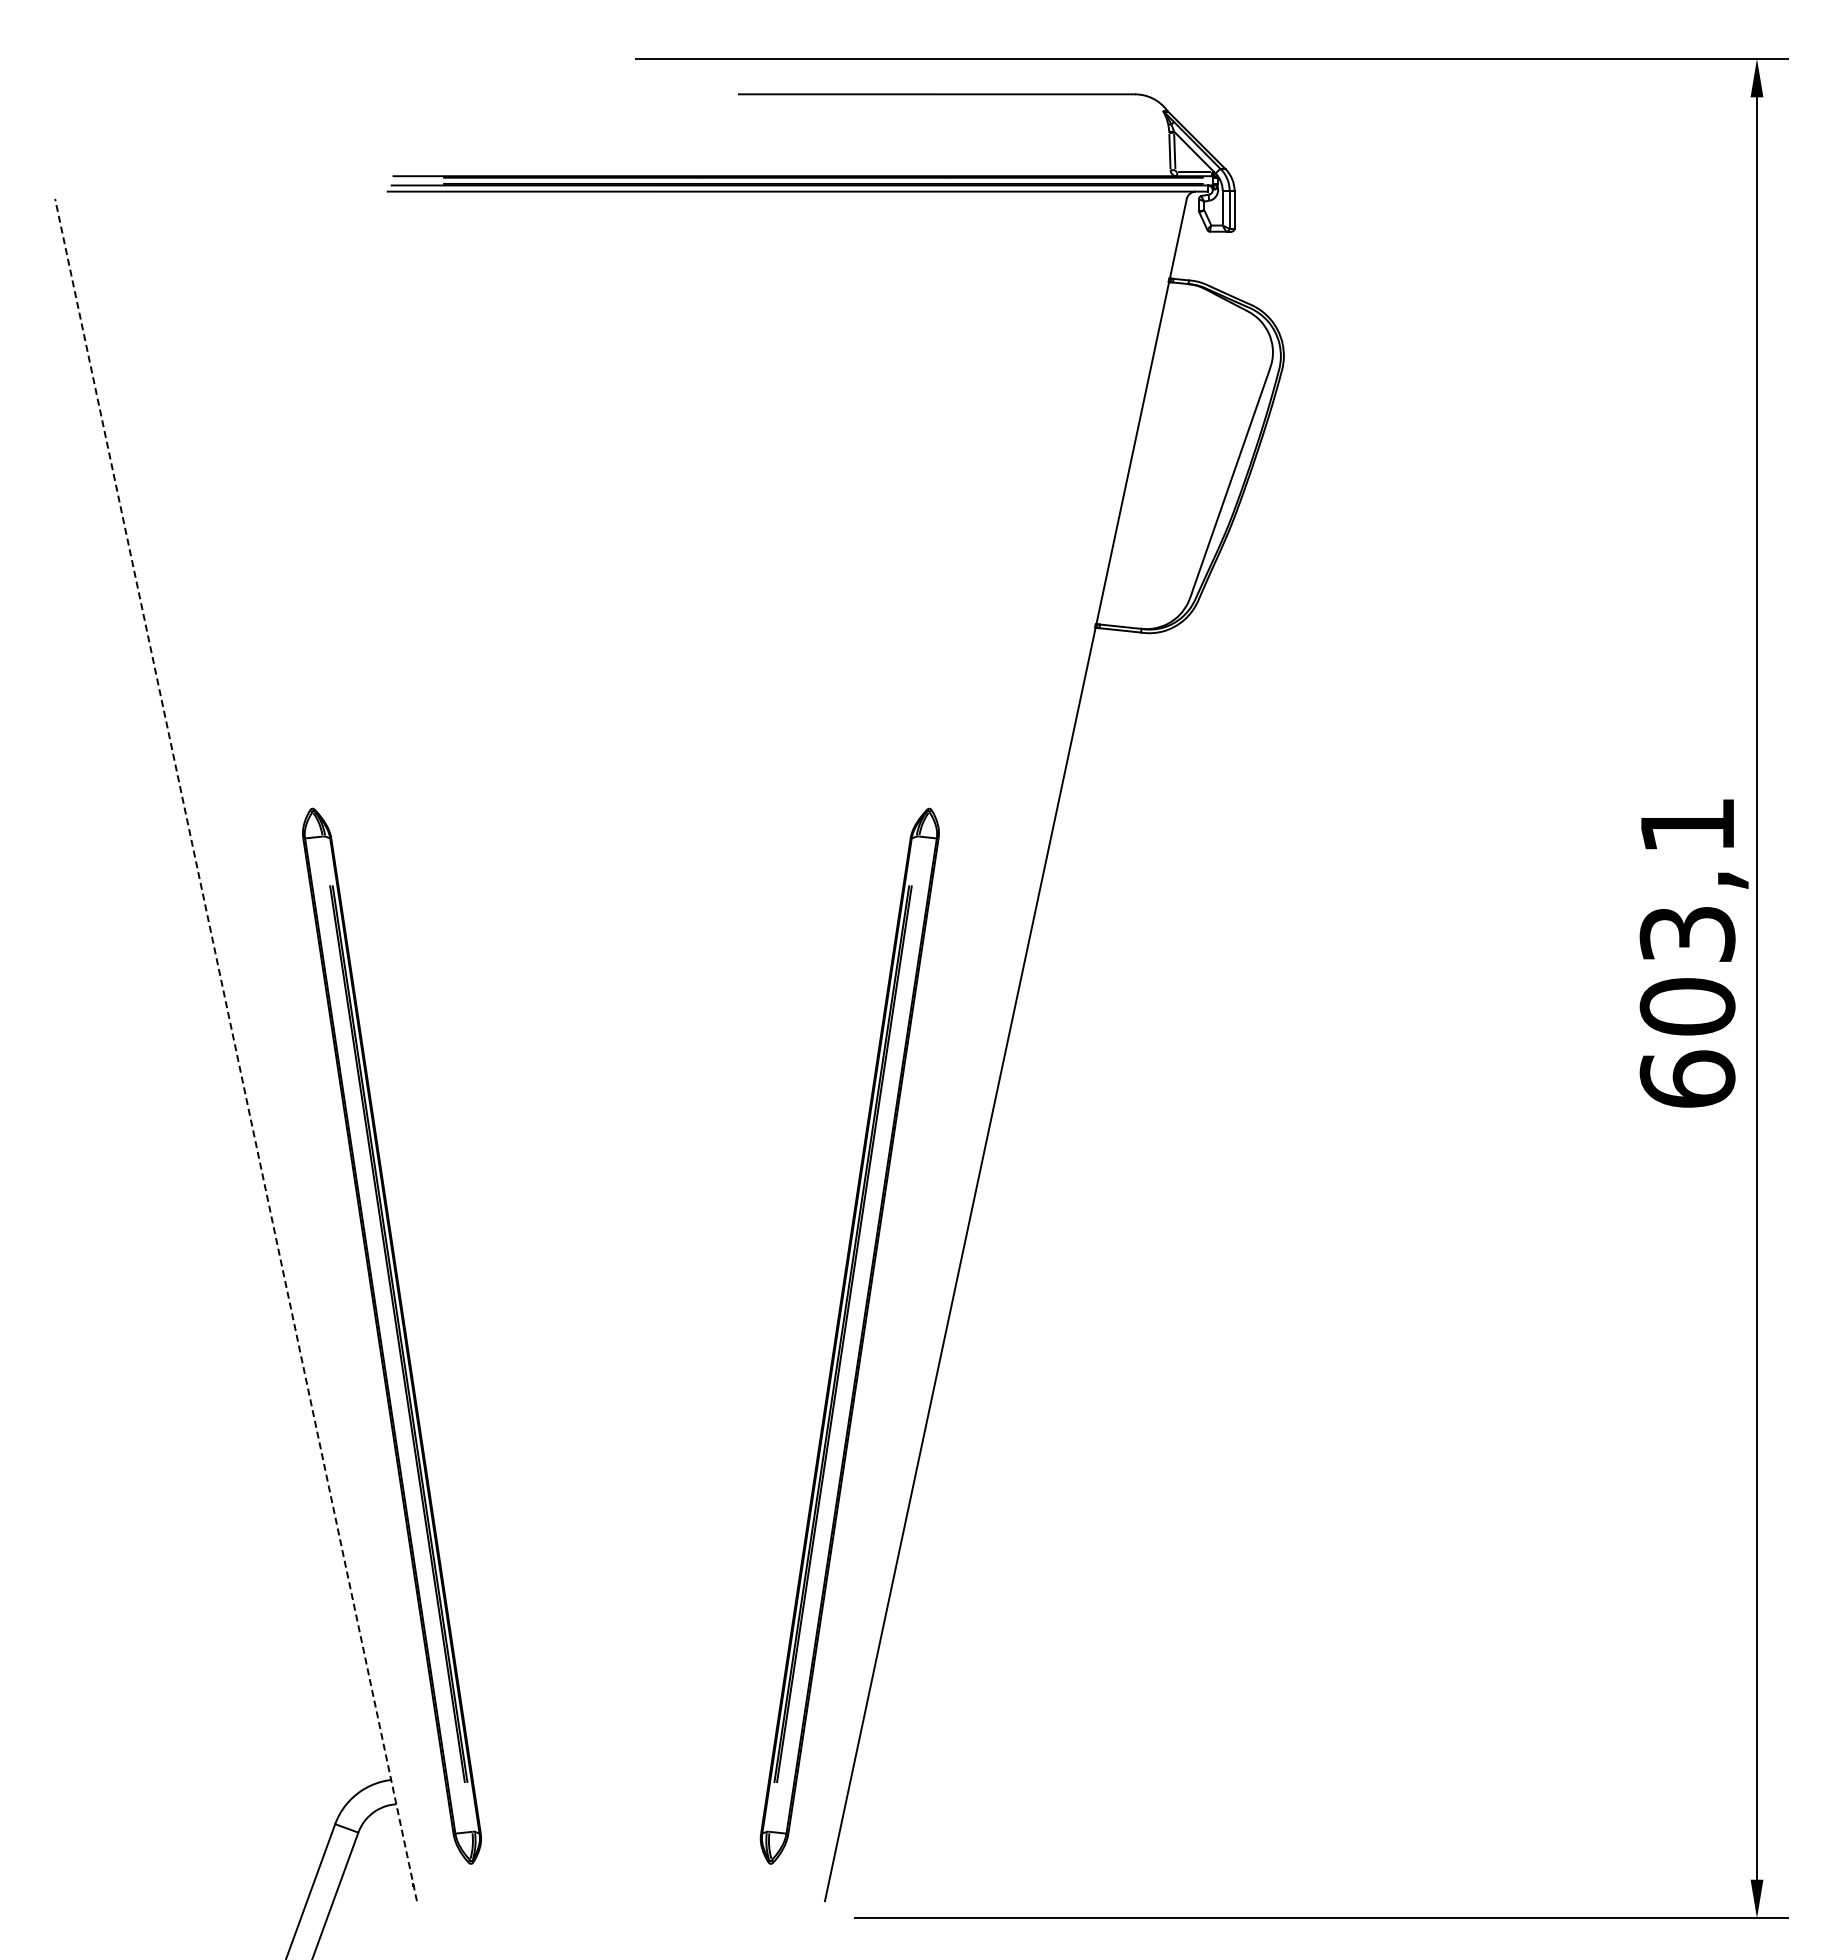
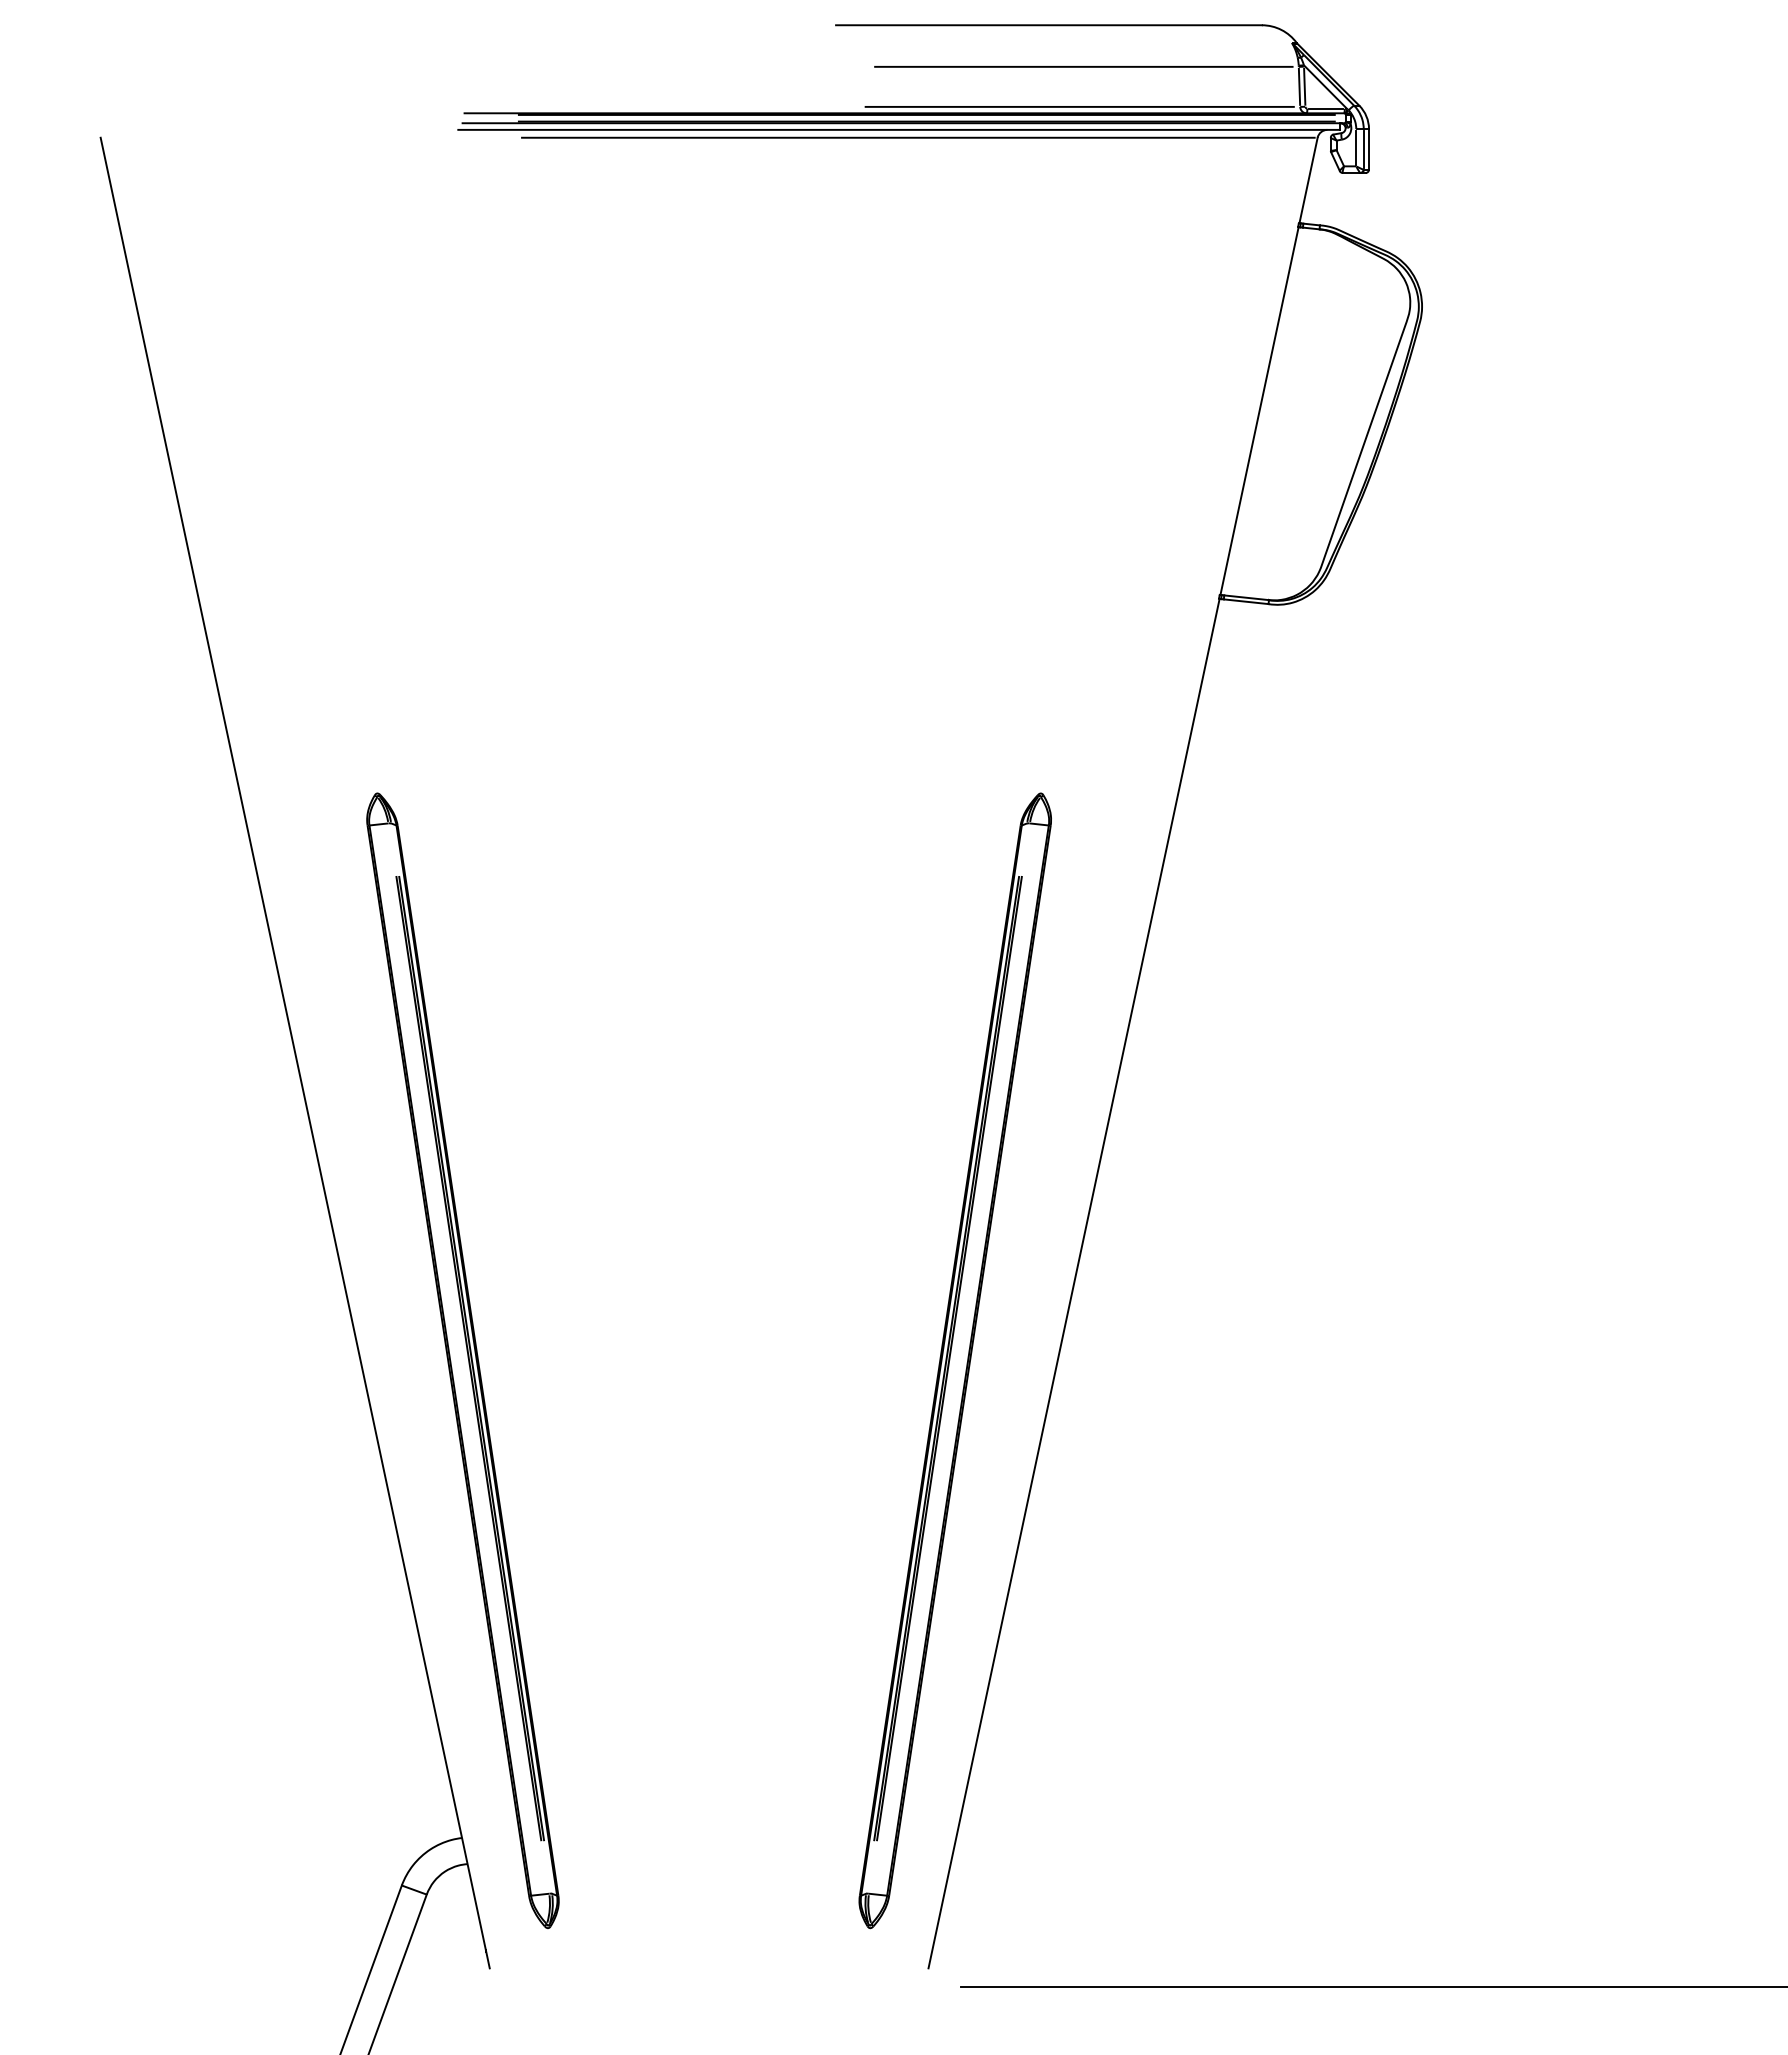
line: (969, 133) -> (1083, 67), added
line: (965, 170) -> (1079, 107), added
line: (815, 198) -> (918, 137), added
line: (235, 1049) -> (294, 1052), dashed -> solid

